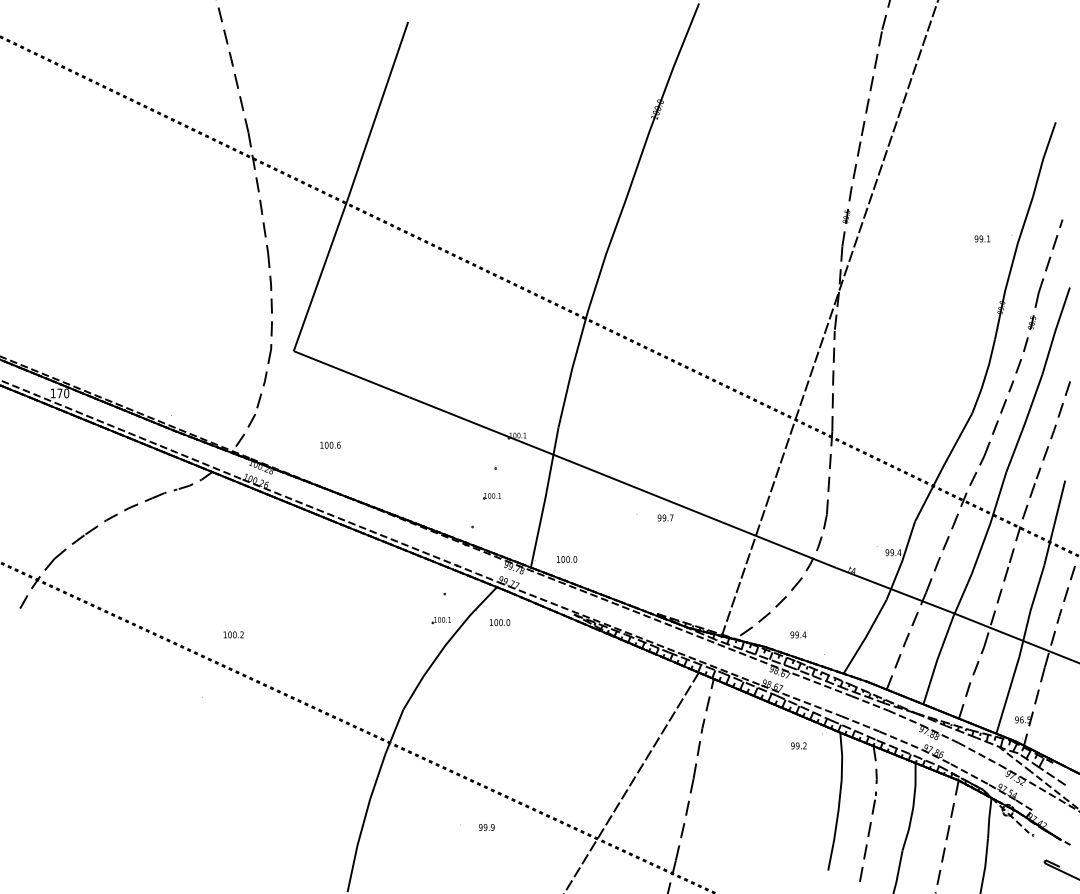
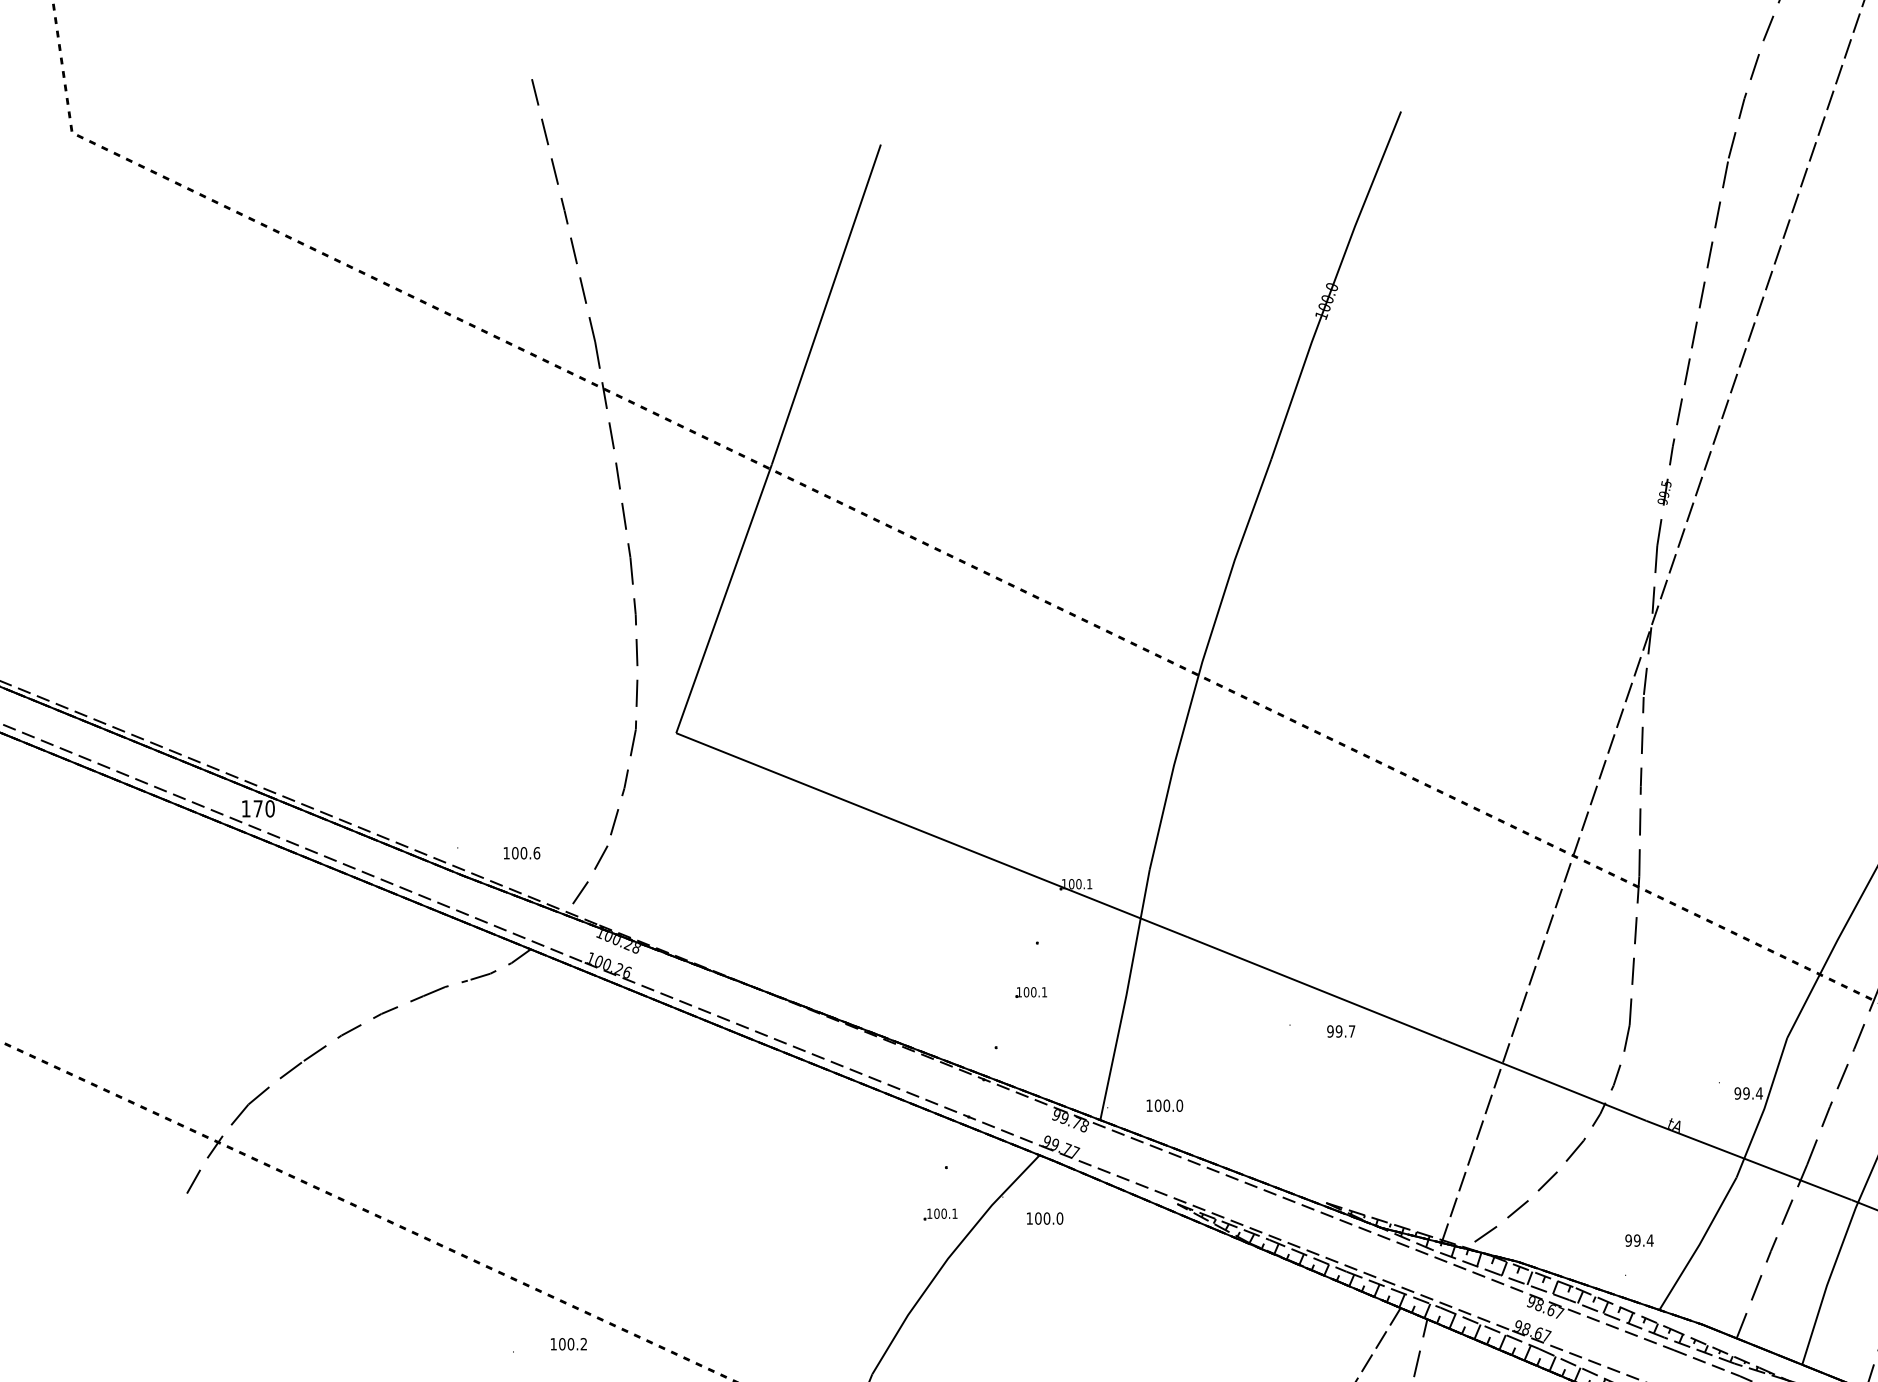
text: (330, 444) -> (522, 851), moved
text: (233, 634) -> (568, 1343), moved
text: (798, 634) -> (1639, 1239), moved

